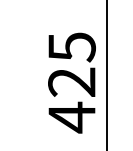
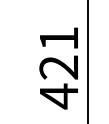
text: (71, 47) -> (58, 39), 425 -> 421

